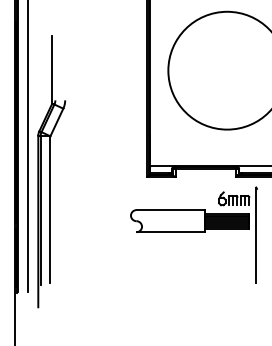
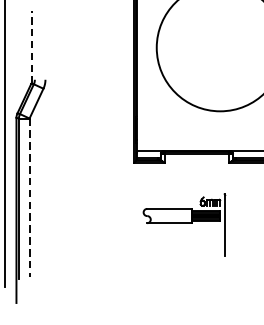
line: (52, 69) -> (31, 46), solid -> dashed
line: (50, 210) -> (29, 198), solid -> dashed
part: (193, 234) -> (183, 224), size x0.6

